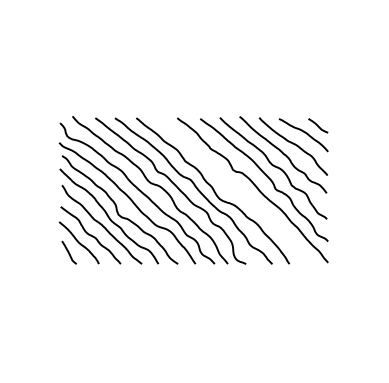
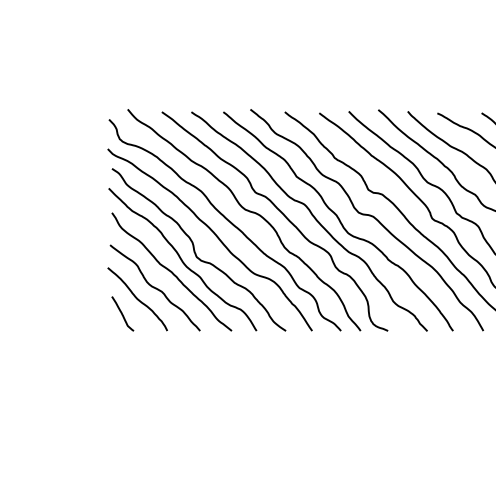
curve: (234, 188) -> (370, 217), added

